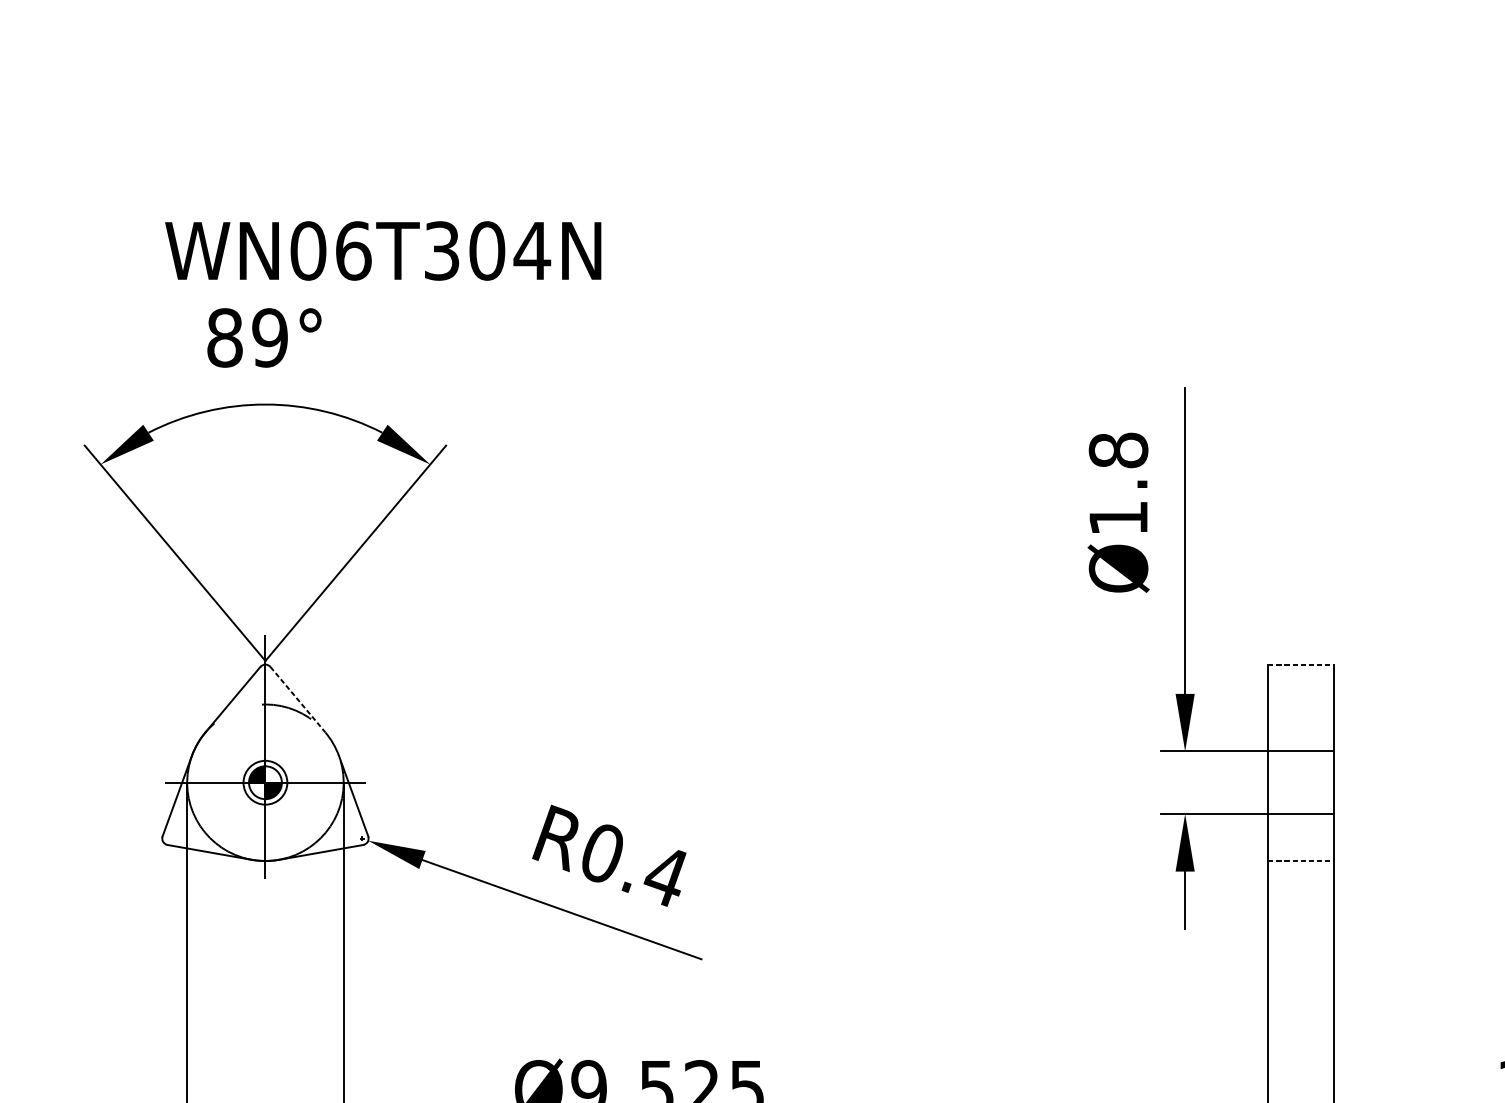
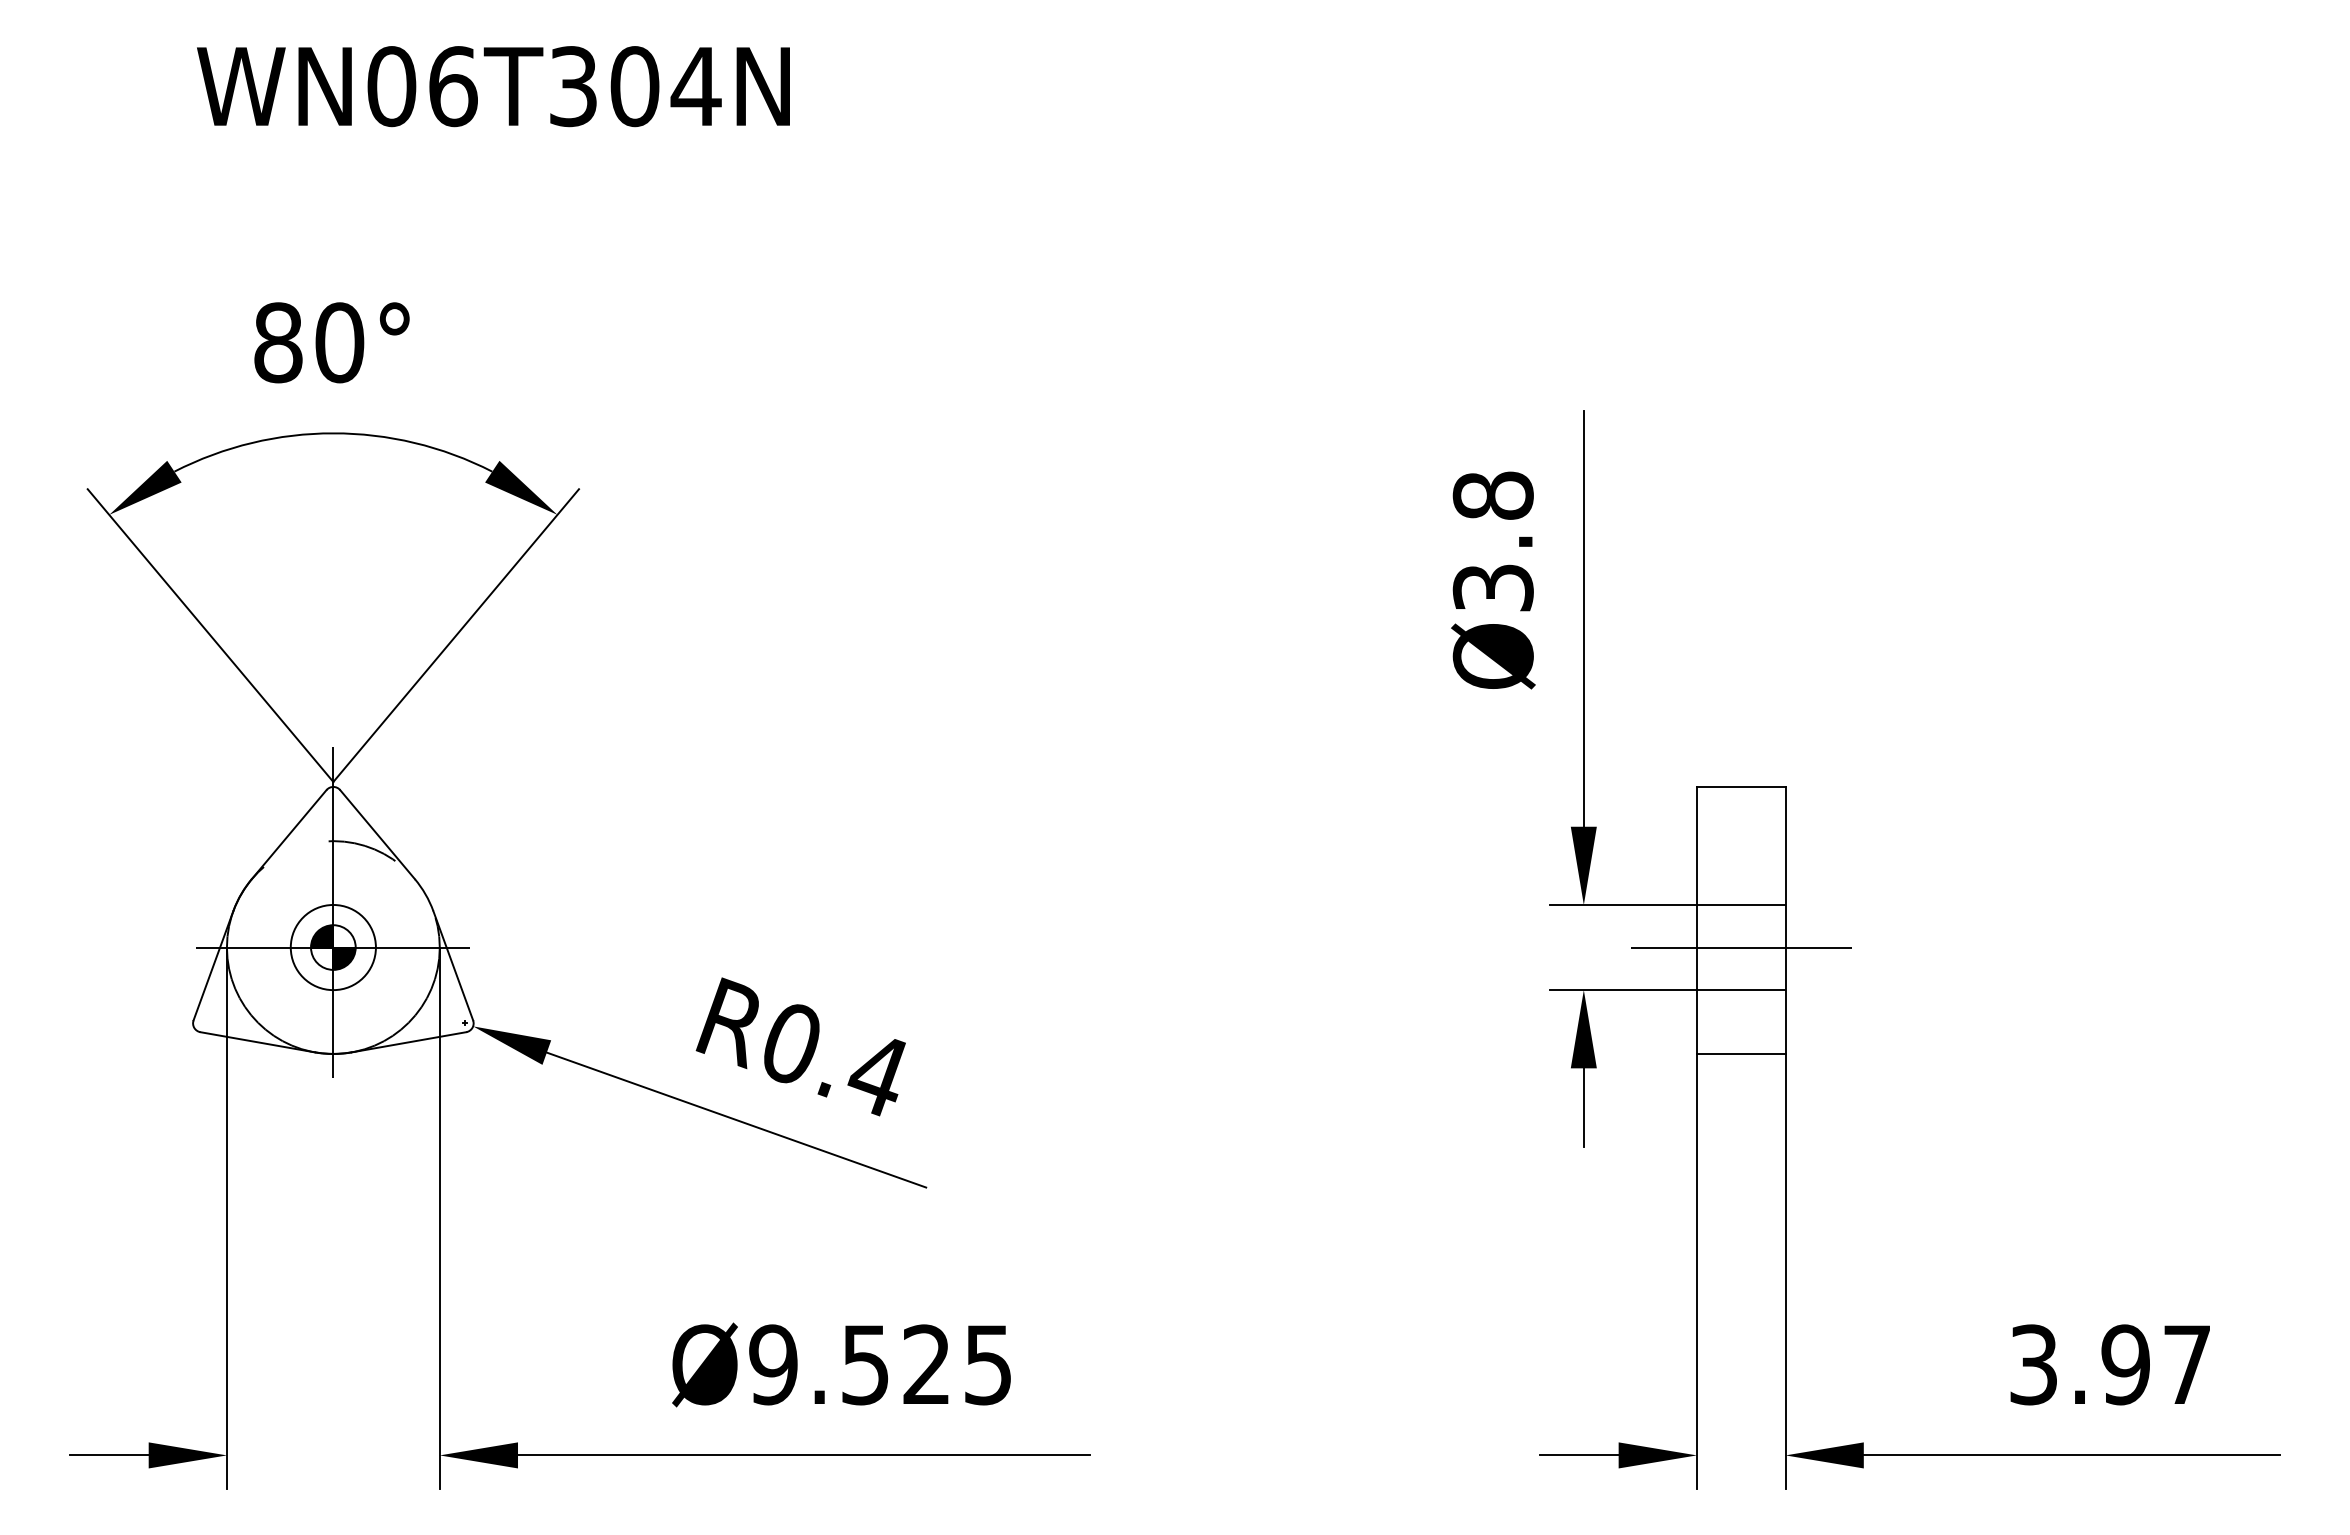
text: (383, 250) -> (493, 86), moved
text: (269, 337) -> (339, 342), 89° -> 80°
text: (1117, 517) -> (1492, 587), Ø1.8 -> Ø3.8
line: (1301, 664) -> (1741, 786), dashed -> solid
line: (297, 700) -> (377, 835), dashed -> solid
circle: (264, 782) -> (332, 947), size x1.43
line: (1300, 782) -> (1740, 947), added
line: (1301, 860) -> (1741, 1053), dashed -> solid

